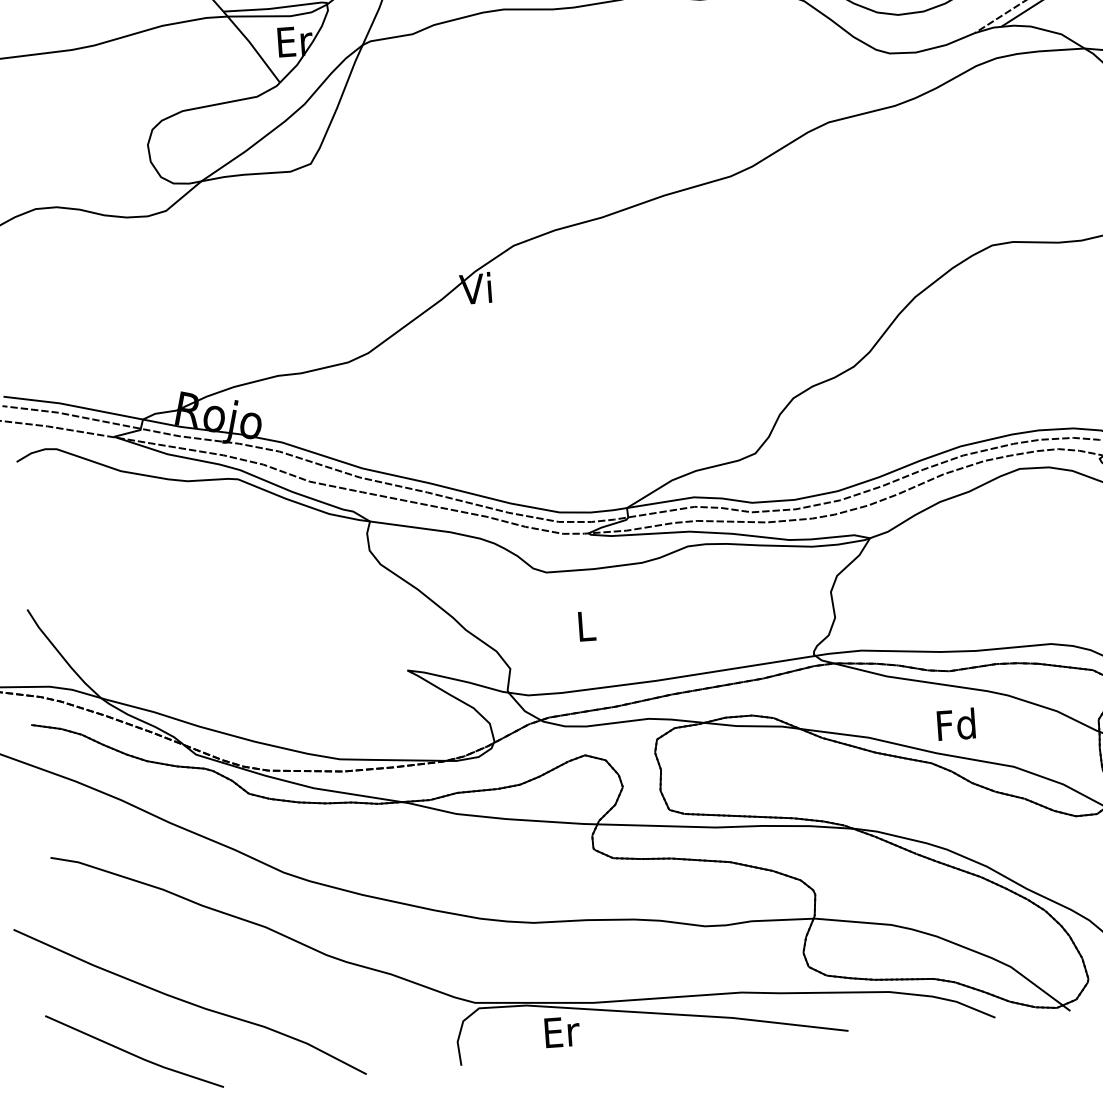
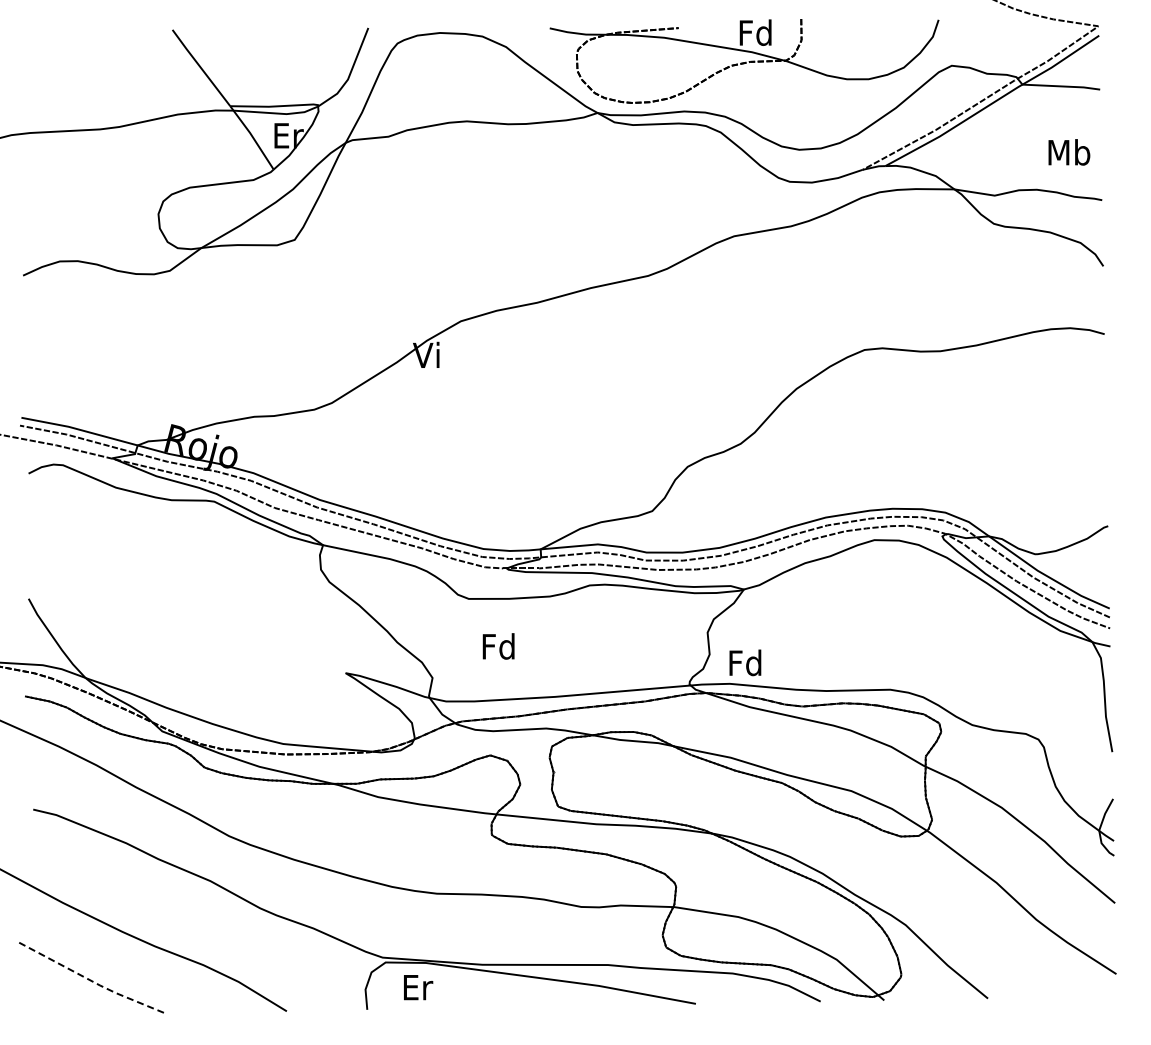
text: (585, 626) -> (498, 646), L -> Fd
text: (956, 724) -> (745, 662), moved
text: (562, 1032) -> (418, 987), moved
line: (134, 1055) -> (92, 981), solid -> dashed

